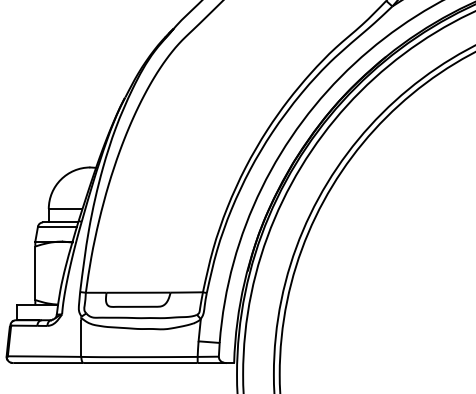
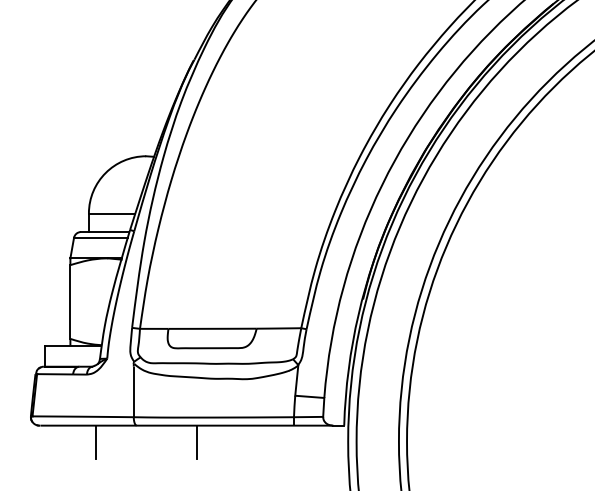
line: (53, 375) -> (95, 442), added
line: (127, 375) -> (197, 442), added

